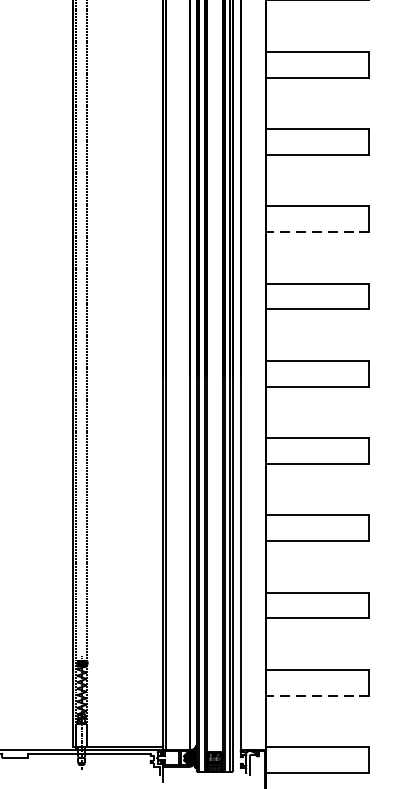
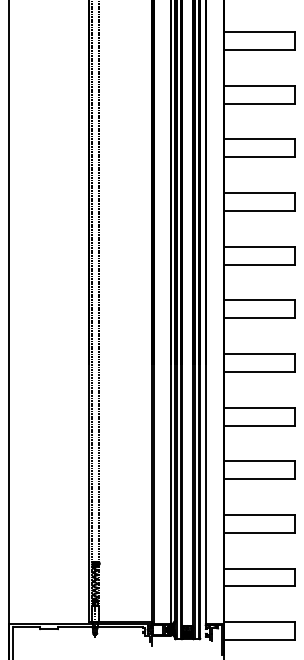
line: (318, 232) -> (259, 264), dashed -> solid
line: (318, 695) -> (259, 586), dashed -> solid

